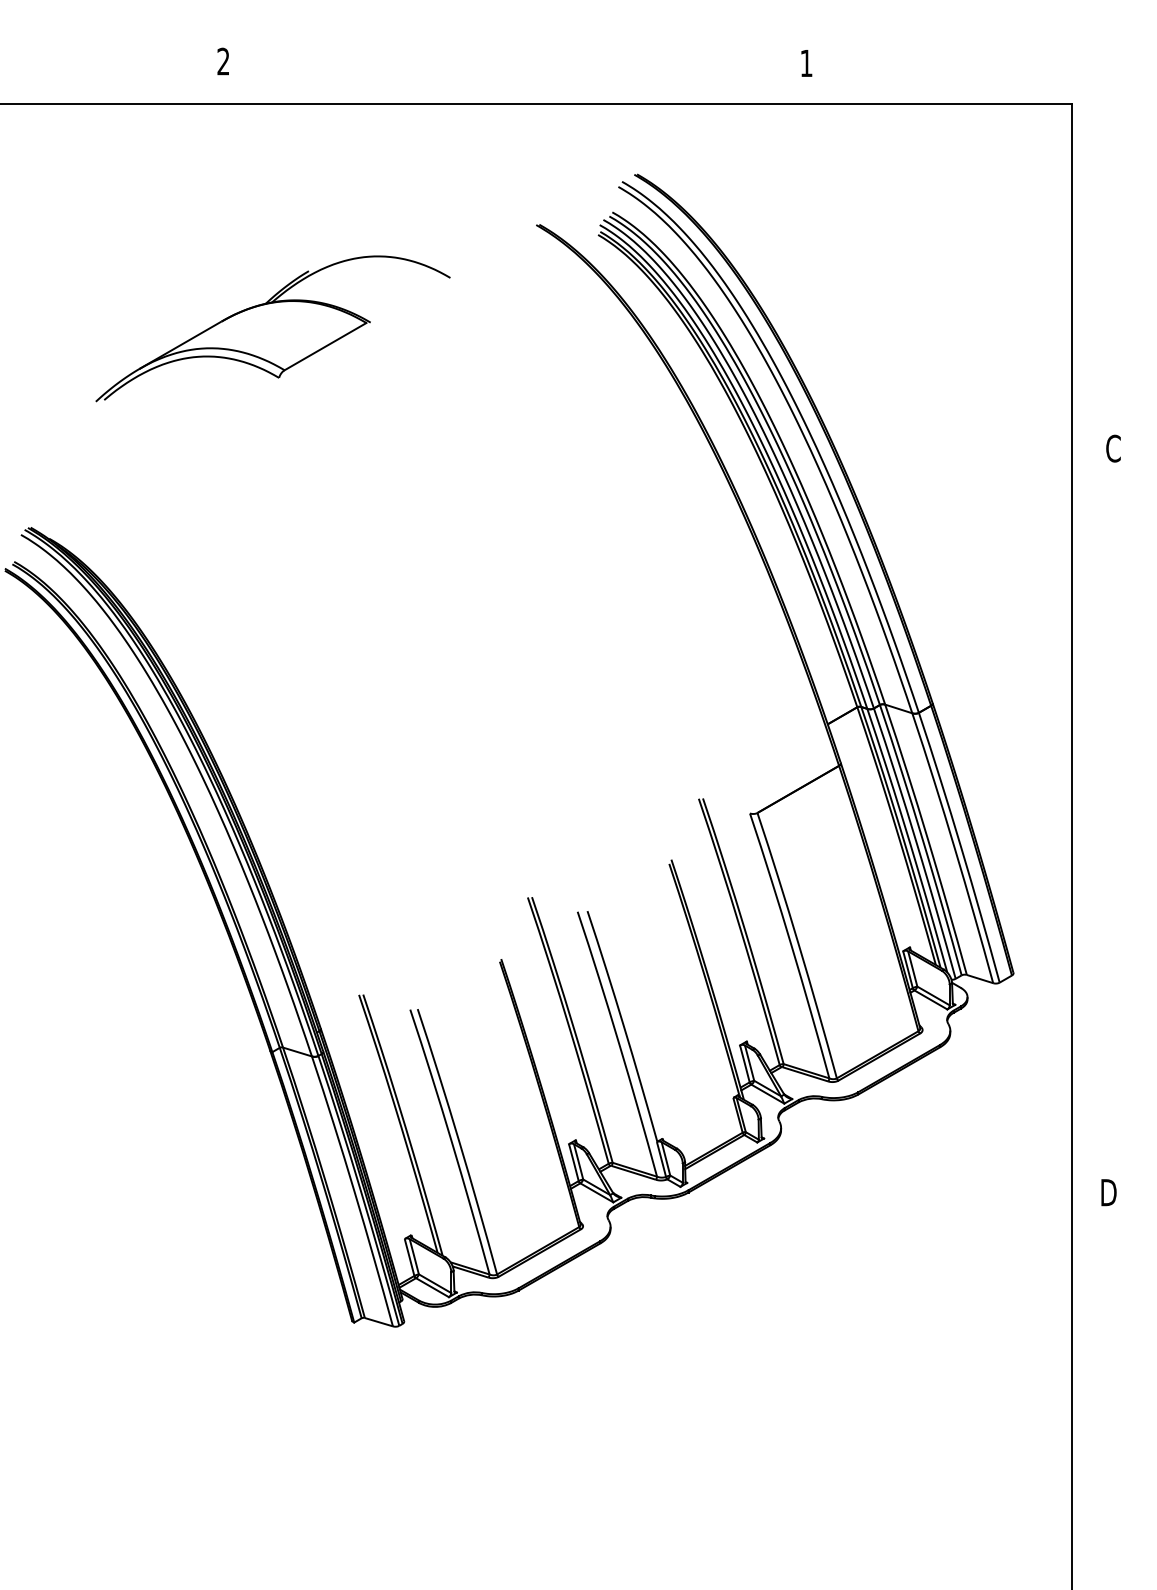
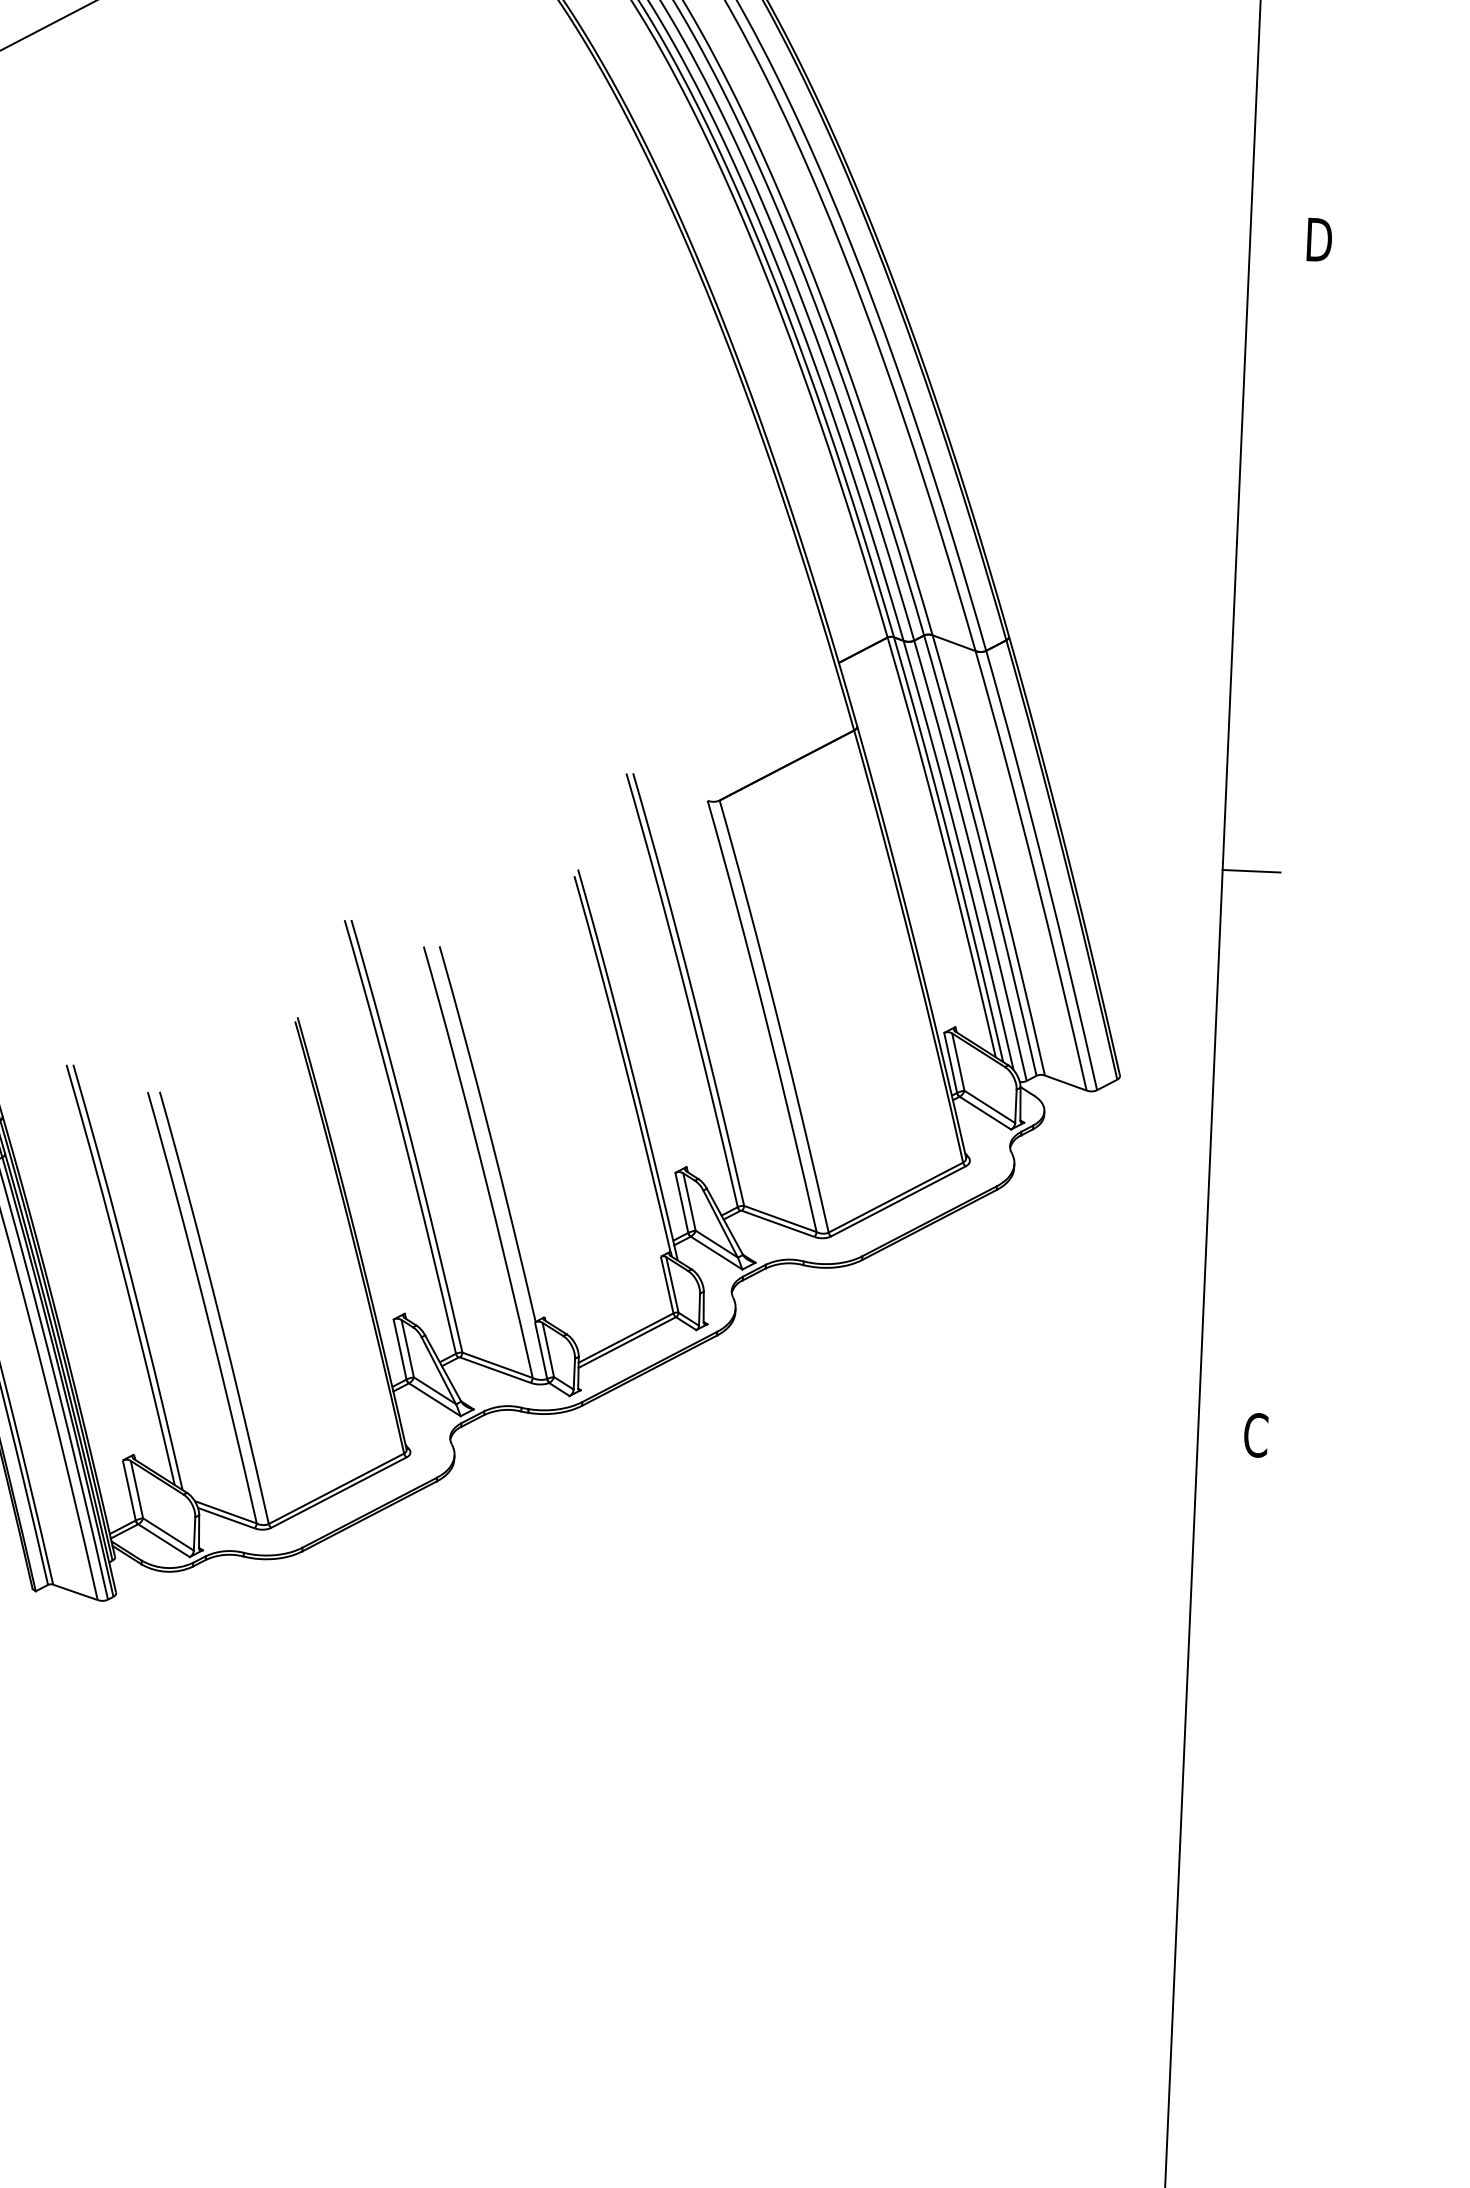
text: (1114, 448) -> (1319, 239), C -> D
line: (1089, 842) -> (1251, 871), added
text: (1108, 1192) -> (1257, 1435), D -> C

